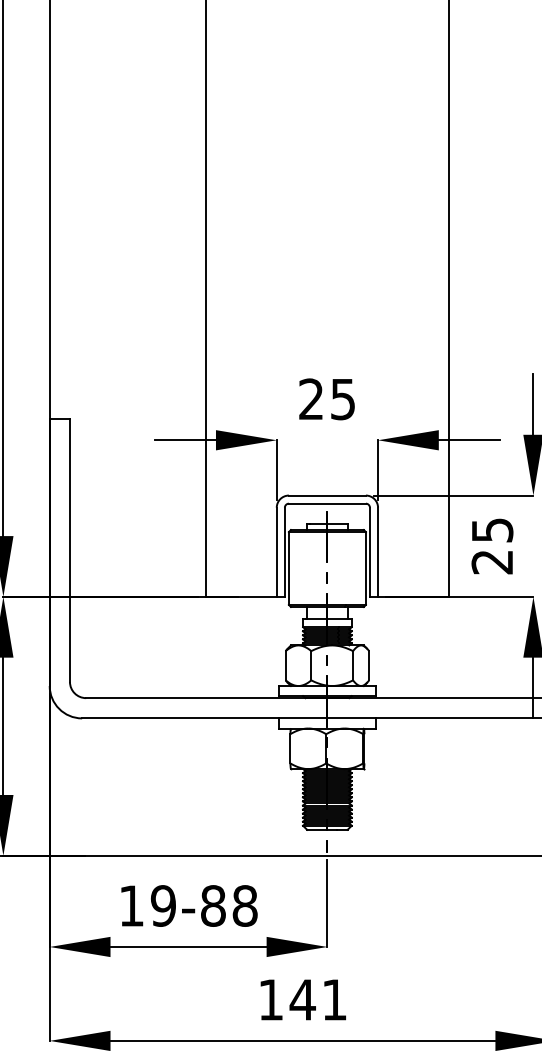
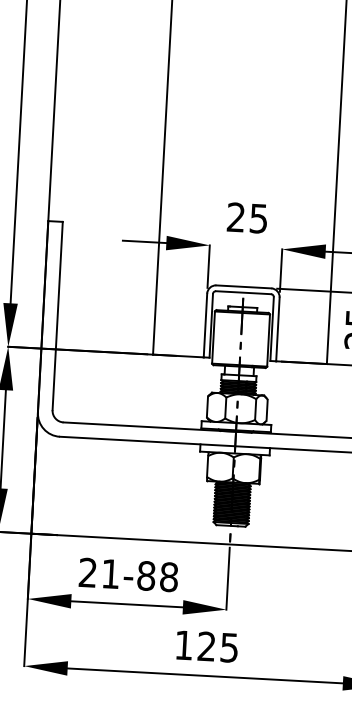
text: (147, 905) -> (99, 573), 19-88 -> 21-88
text: (317, 999) -> (217, 646), 141 -> 125

